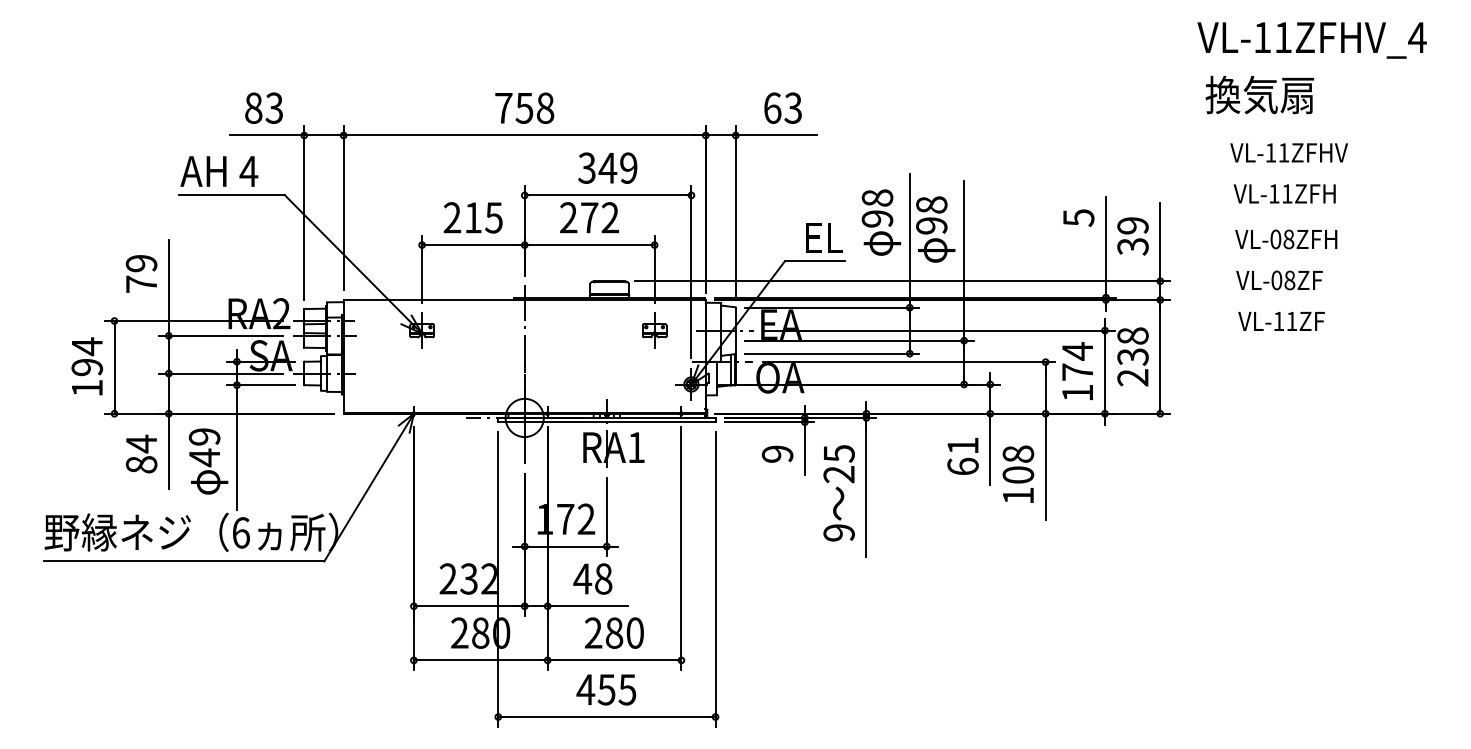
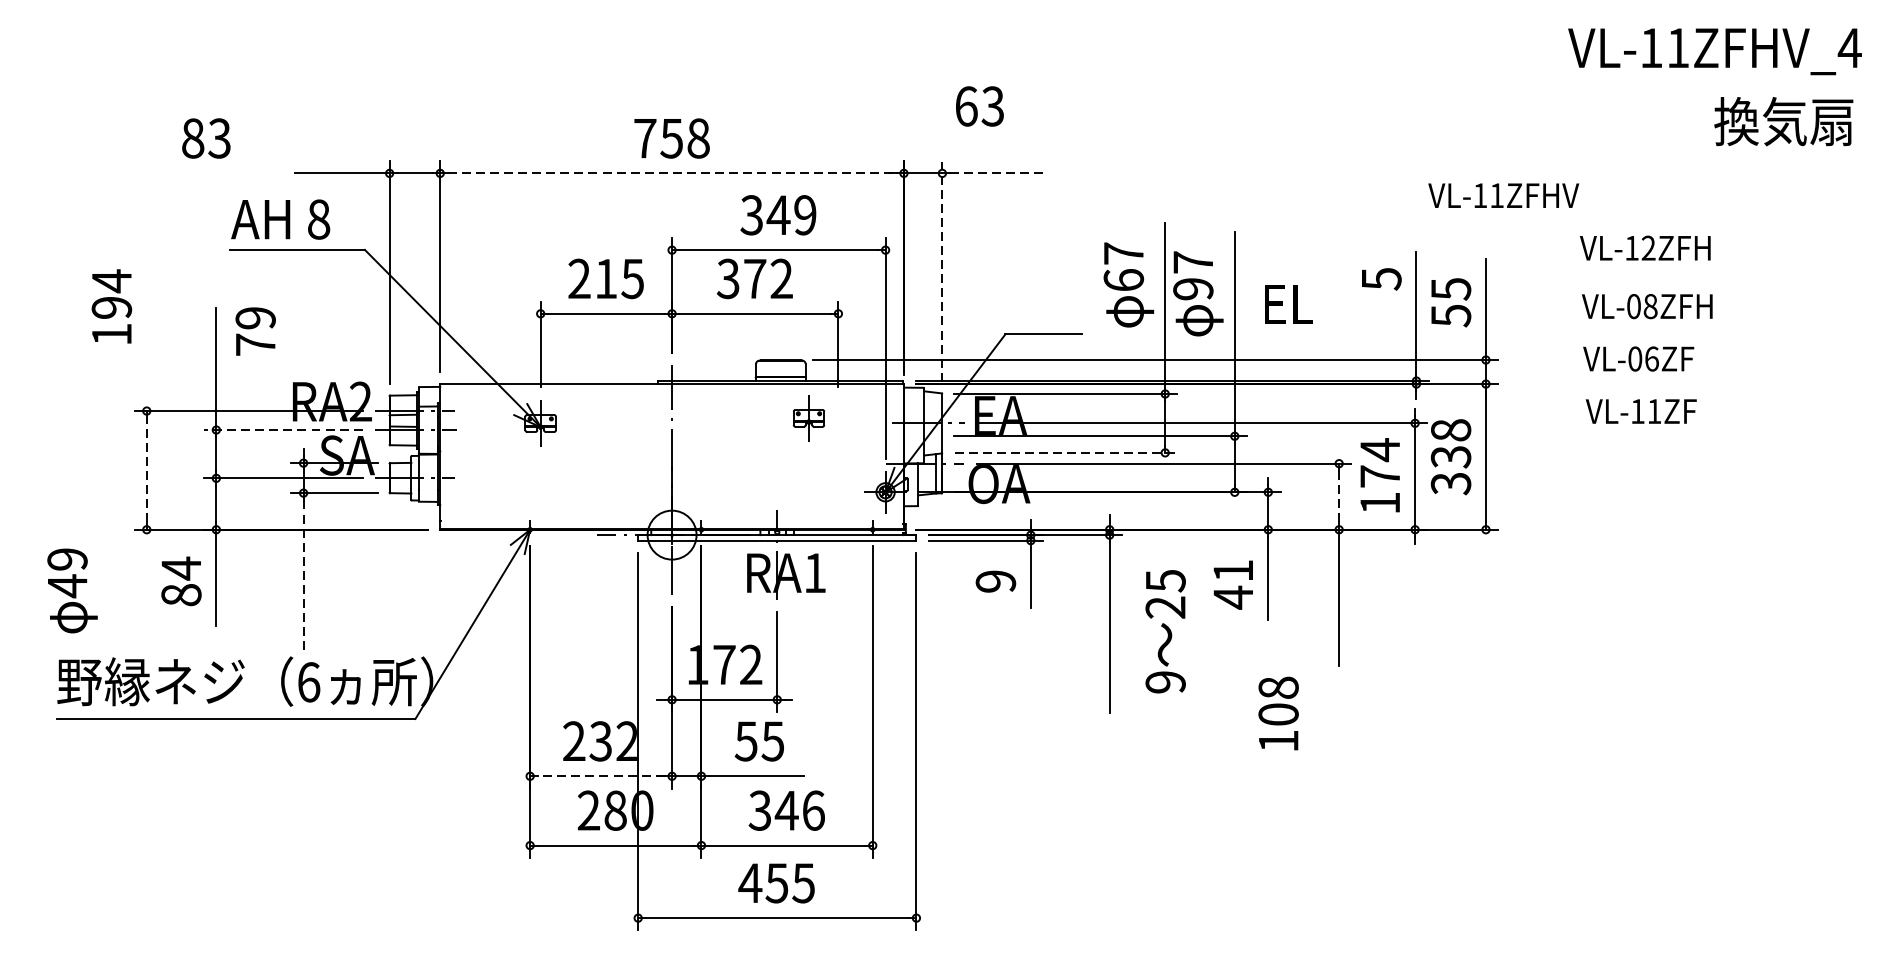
text: (1311, 40) -> (1714, 51), moved
text: (1259, 94) -> (1783, 120), moved
text: (263, 107) -> (205, 137), moved
text: (782, 107) -> (979, 105), moved
line: (525, 135) -> (673, 173), solid -> dashed
line: (779, 135) -> (998, 173), solid -> dashed
text: (1288, 152) -> (1502, 195), moved
text: (248, 171) -> (318, 219), 4 -> 8
text: (1287, 193) -> (1648, 247), VL-11ZFH -> VL-12ZFH
text: (931, 204) -> (1192, 261), 98 -> 97
text: (877, 208) -> (1123, 266), 98 -> 67
line: (735, 211) -> (942, 270), solid -> dashed
text: (568, 217) -> (728, 278), 272 -> 372
text: (1132, 236) -> (1450, 302), 39 -> 55
text: (824, 237) -> (1289, 304), moved
text: (141, 273) -> (255, 330), moved
text: (1289, 280) -> (1651, 359), VL-08ZF -> VL-06ZF
part: (654, 330) -> (808, 418), moved
line: (221, 335) -> (283, 429), solid -> dashed
line: (832, 353) -> (1066, 452), solid -> dashed
text: (86, 366) -> (110, 306), moved
line: (114, 367) -> (146, 470), solid -> dashed
text: (1132, 377) -> (1450, 483), 238 -> 338
line: (1045, 388) -> (1338, 497), solid -> dashed
line: (236, 450) -> (302, 576), solid -> dashed
text: (208, 461) -> (72, 590), moved
text: (962, 466) -> (1232, 597), 61 -> 41
text: (1018, 473) -> (1278, 712), moved
text: (838, 493) -> (1164, 631), moved
text: (592, 578) -> (758, 740), 48 -> 55
line: (469, 606) -> (601, 776), solid -> dashed
text: (614, 632) -> (787, 809), 280 -> 346

